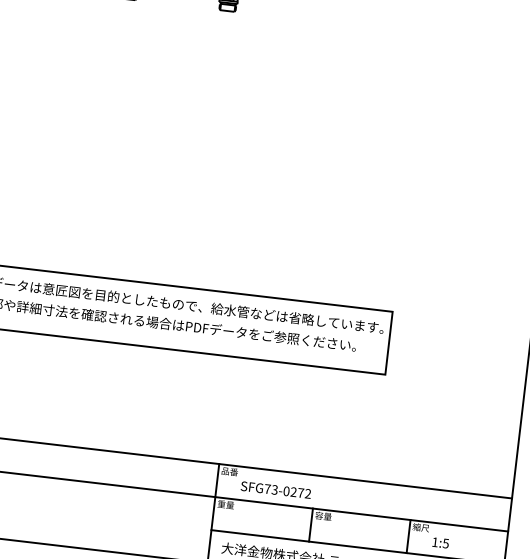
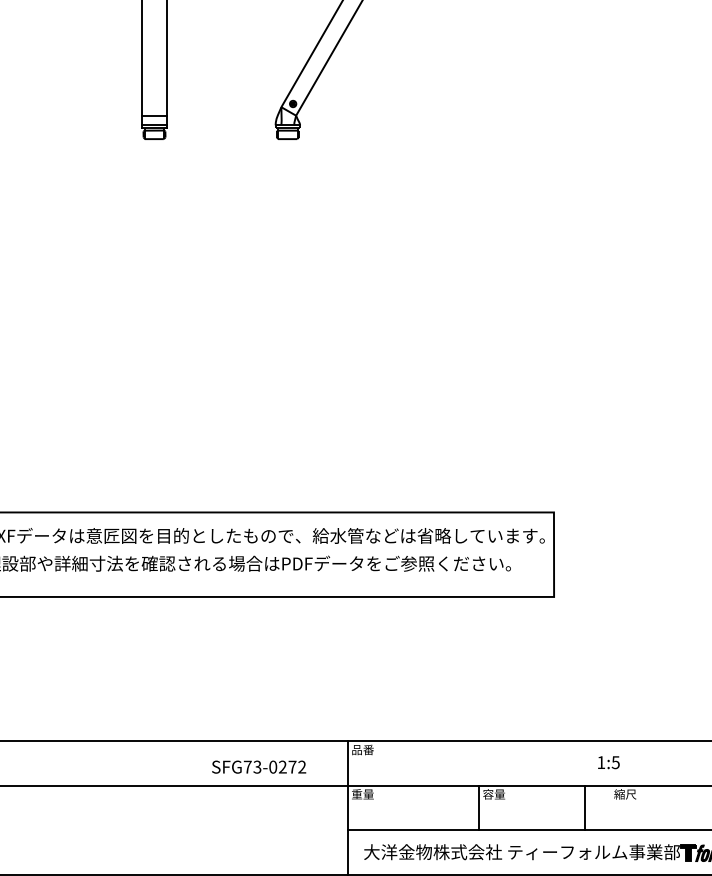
text: (276, 489) -> (259, 766), moved
line: (408, 536) -> (585, 807), moved
text: (440, 542) -> (608, 762), moved

